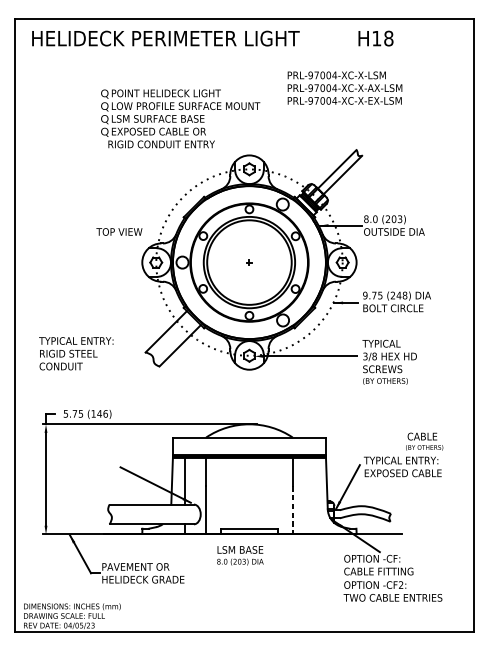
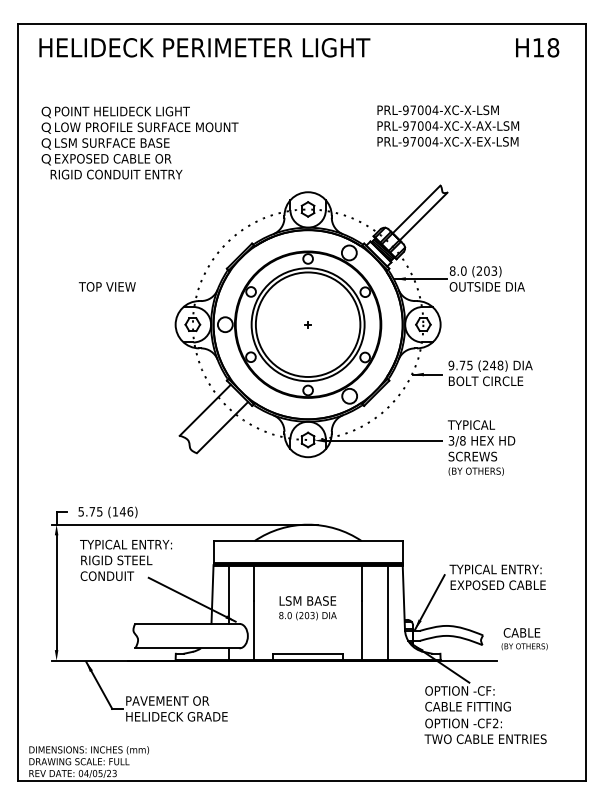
text: (375, 38) -> (537, 47), moved
text: (345, 87) -> (448, 125), moved
text: (180, 118) -> (139, 142), moved
text: (118, 231) -> (106, 286), moved
text: (75, 352) -> (125, 559), moved
text: (424, 441) -> (524, 639), moved
line: (313, 495) -> (387, 612), added
line: (293, 509) -> (362, 630), dashed -> solid
text: (240, 556) -> (307, 608), moved

